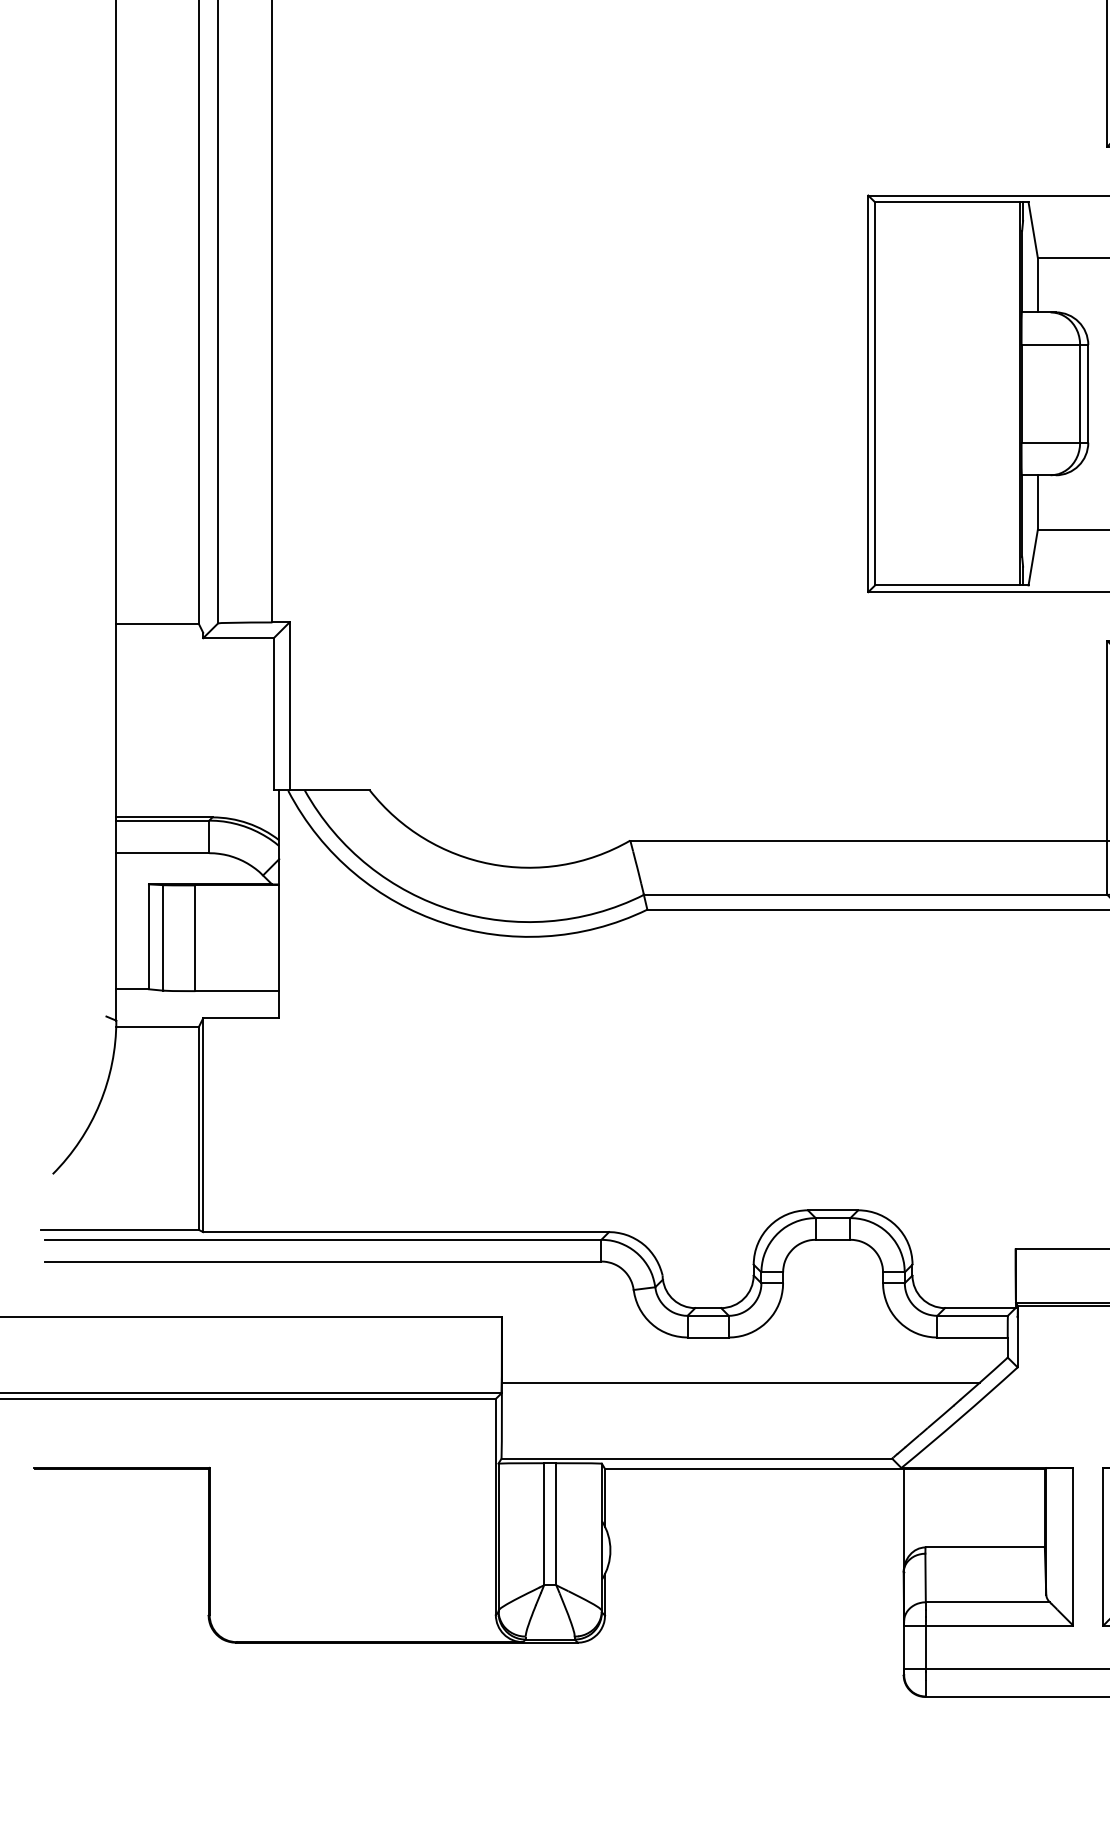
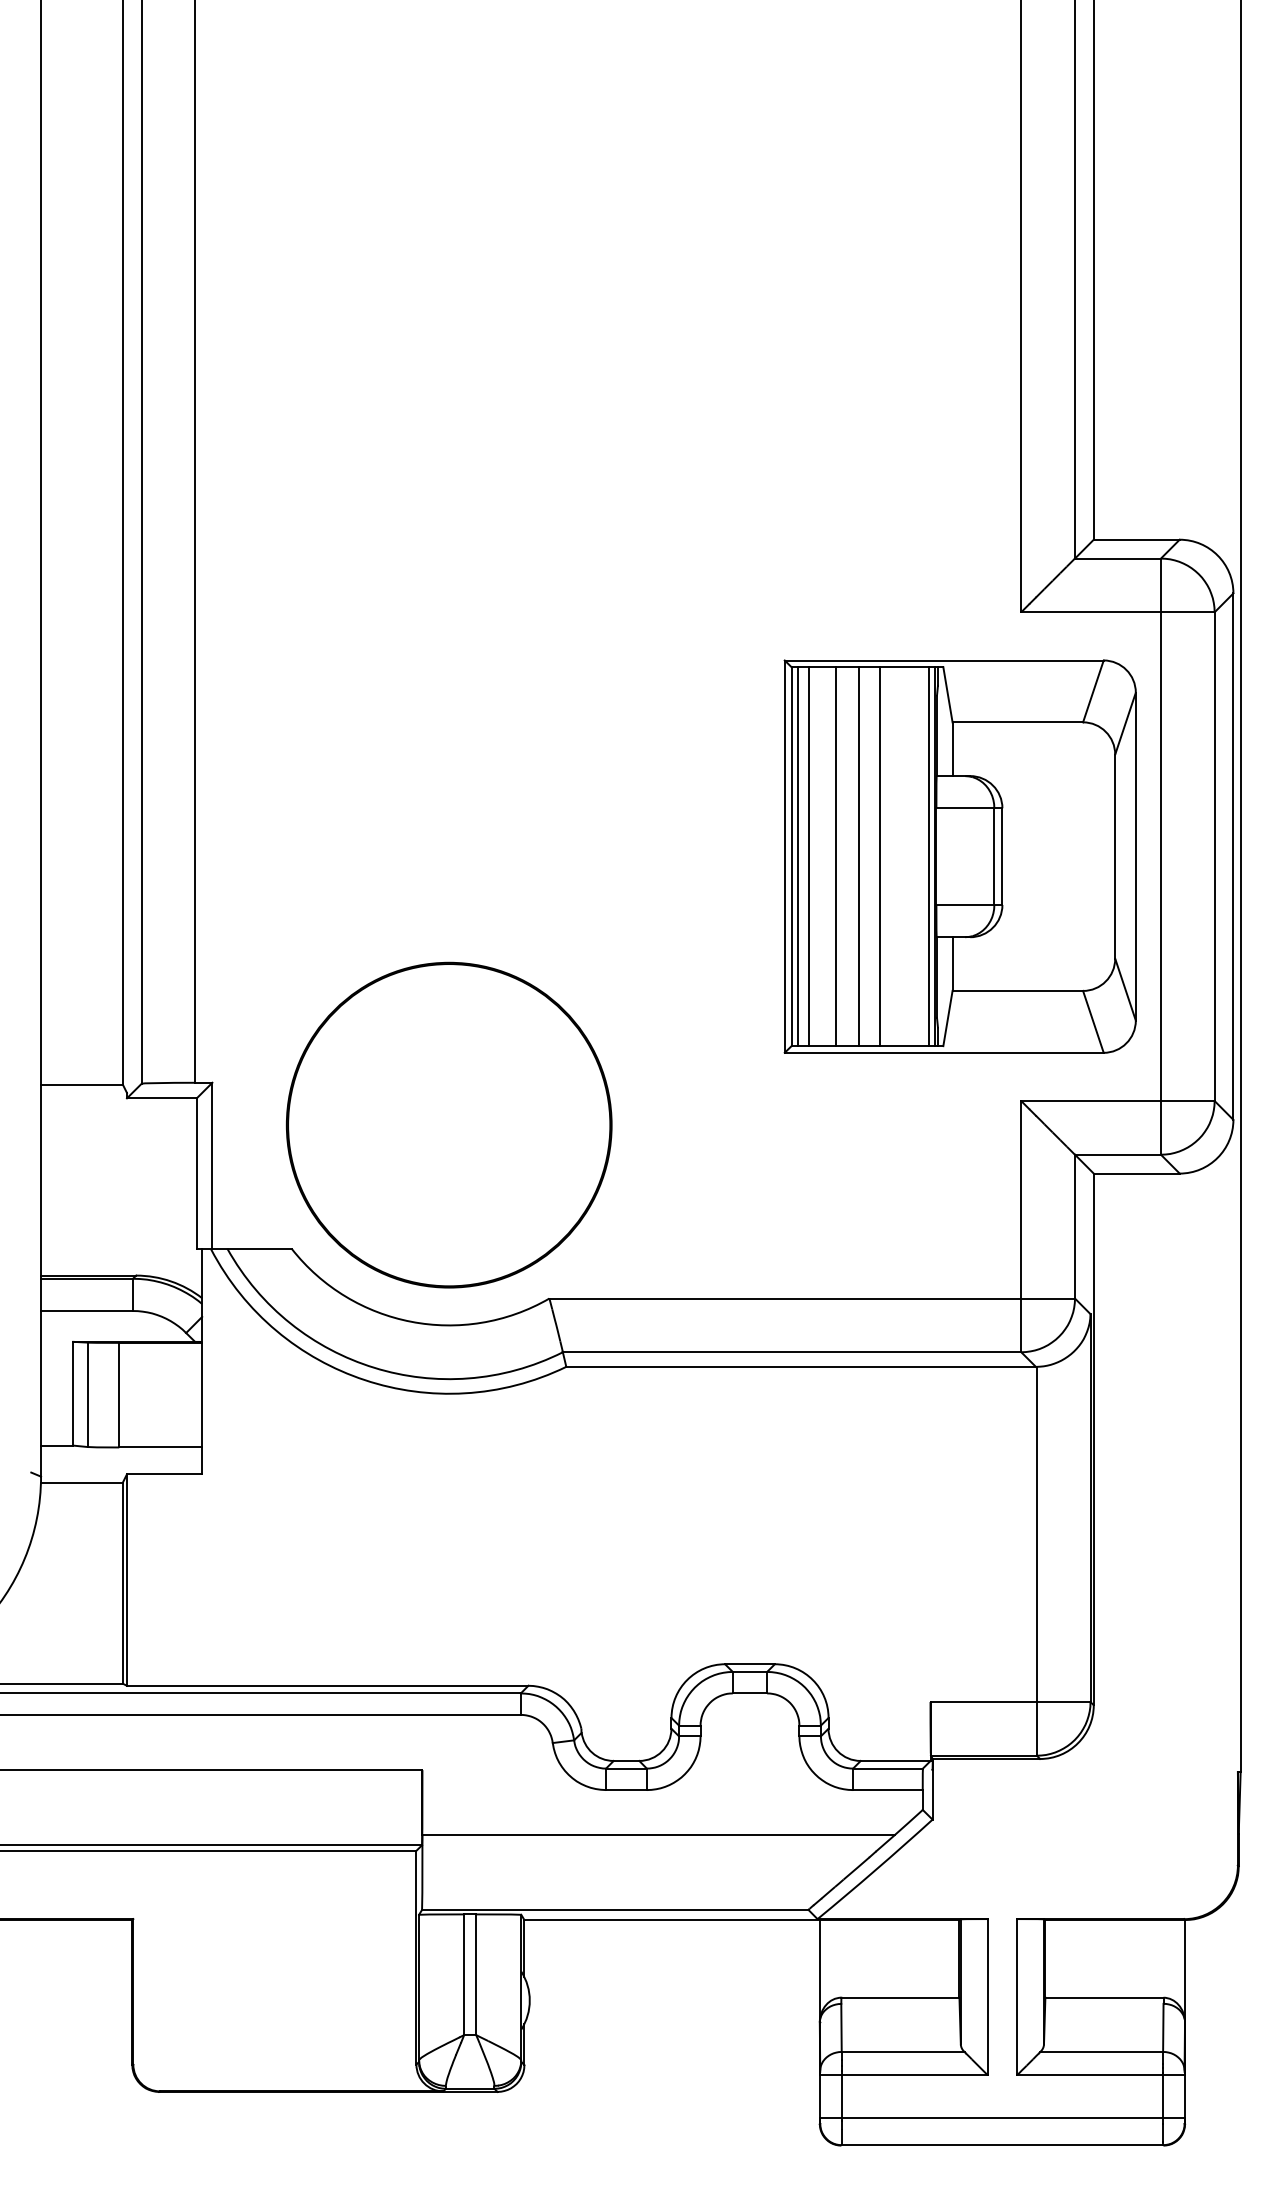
line: (882, 393) -> (798, 856), added
line: (892, 393) -> (808, 856), added
line: (919, 393) -> (835, 856), added
line: (943, 393) -> (859, 856), added
line: (964, 393) -> (879, 856), added
line: (1013, 393) -> (928, 856), added
part: (528, 664) -> (448, 1124), added

